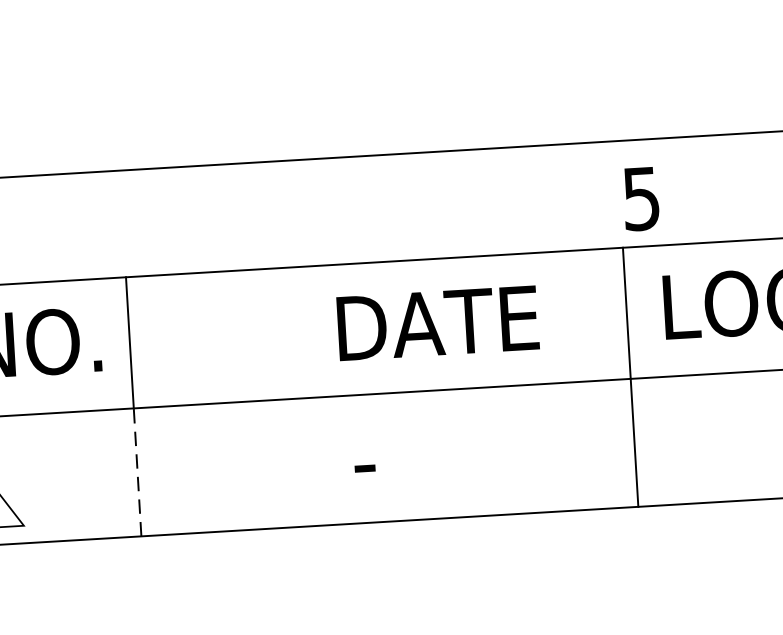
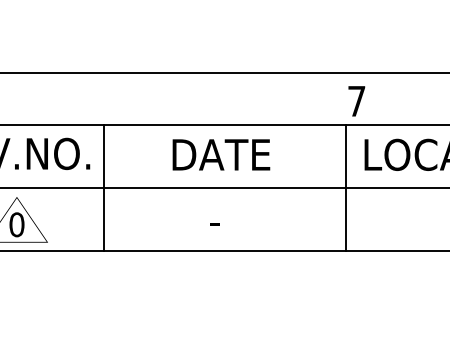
text: (640, 199) -> (356, 101), 5 -> 7
text: (438, 322) -> (221, 154), moved
line: (138, 472) -> (104, 219), dashed -> solid

